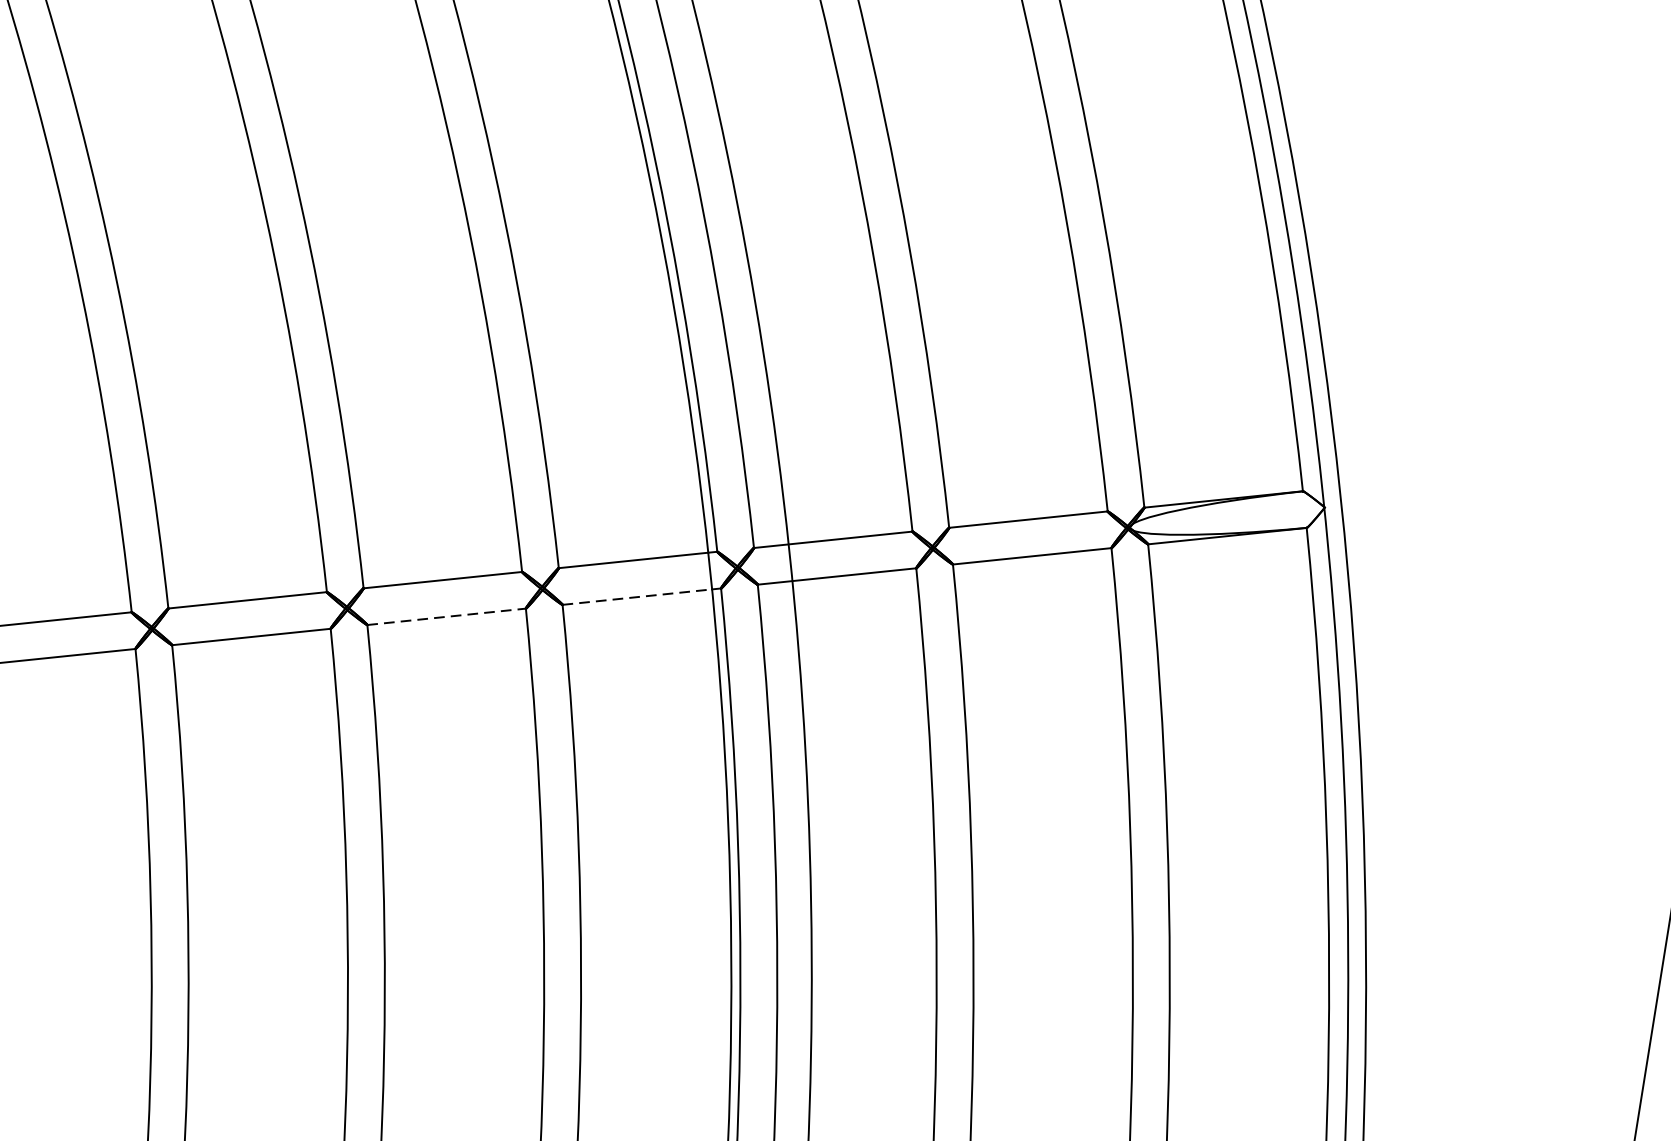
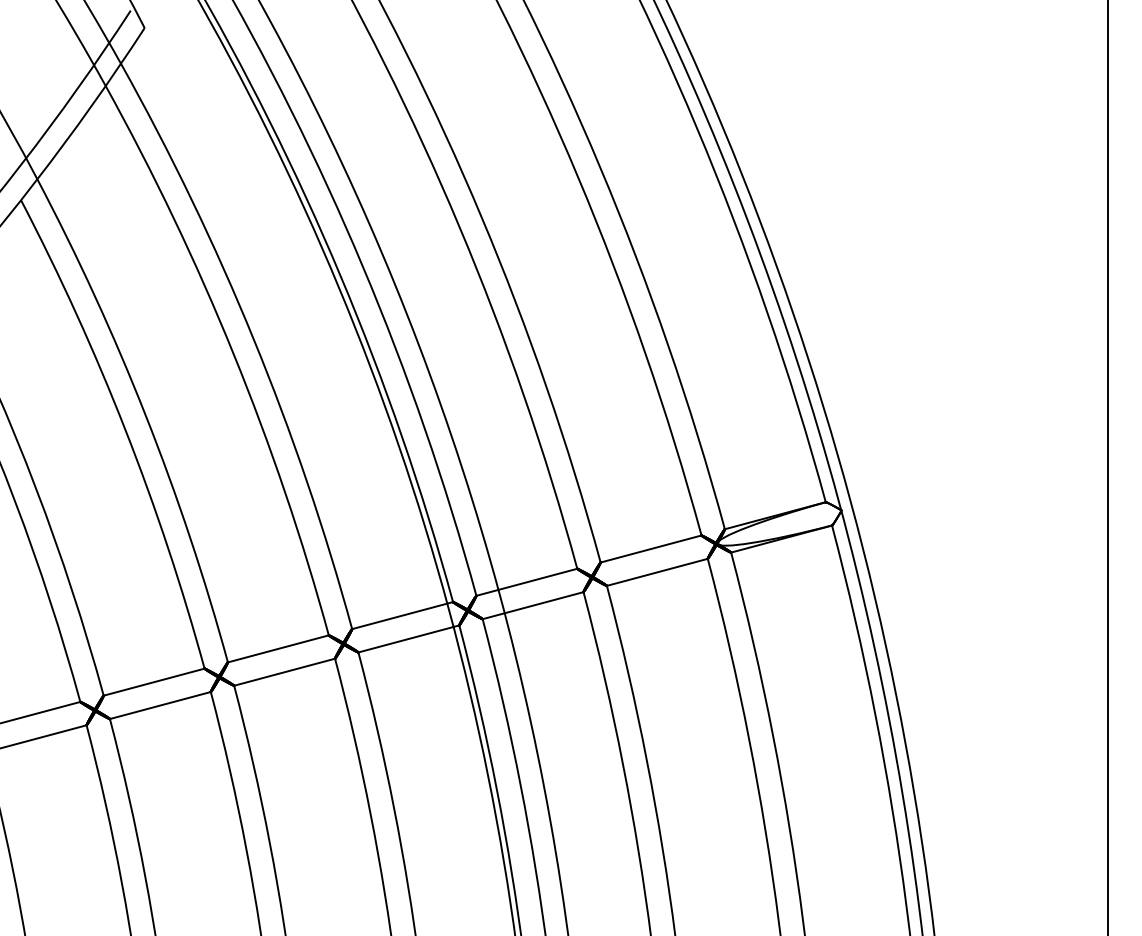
line: (638, 596) -> (406, 639), dashed -> solid
line: (447, 617) -> (285, 672), dashed -> solid

